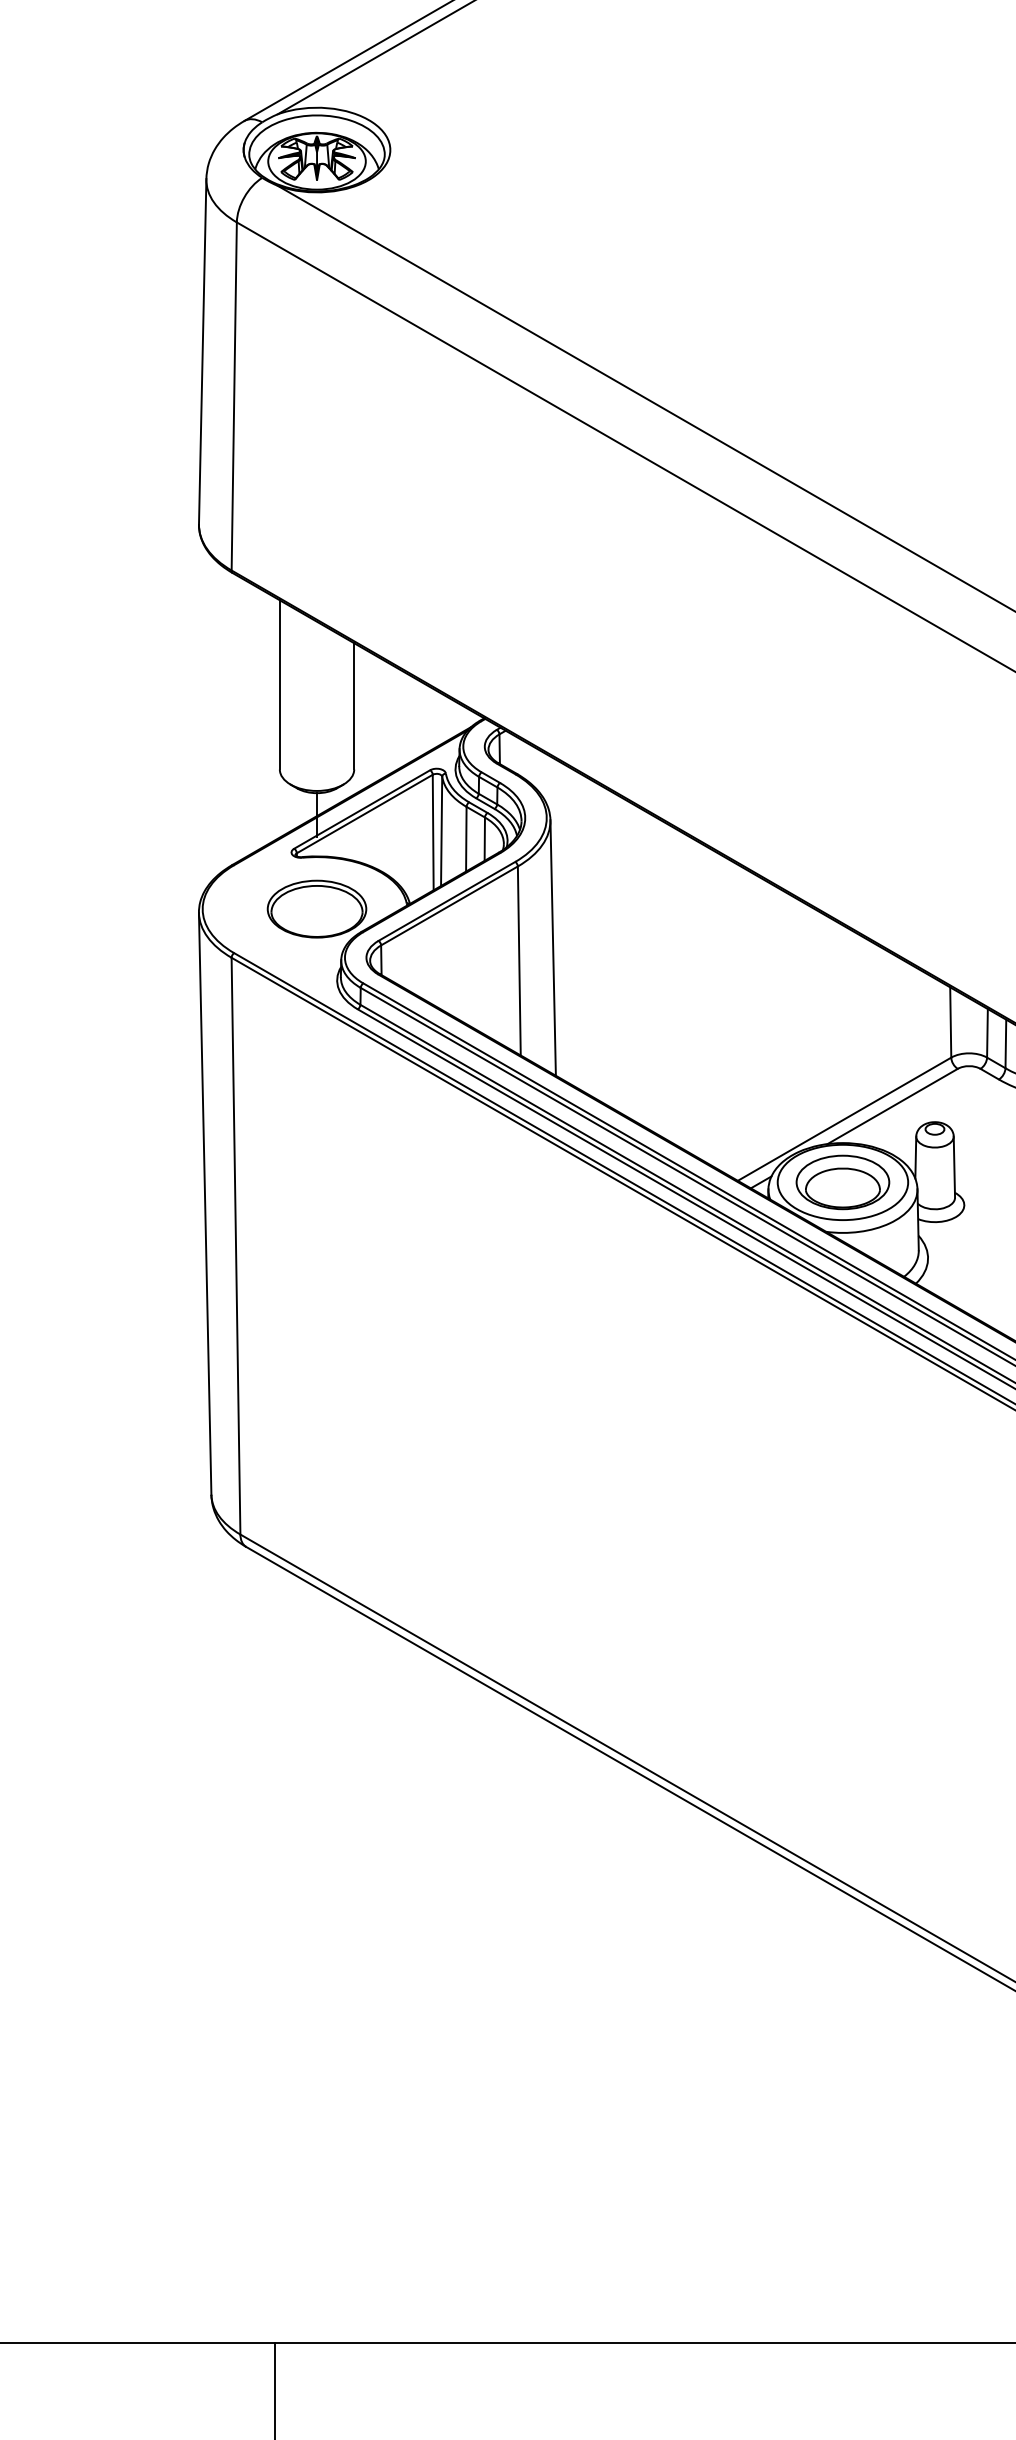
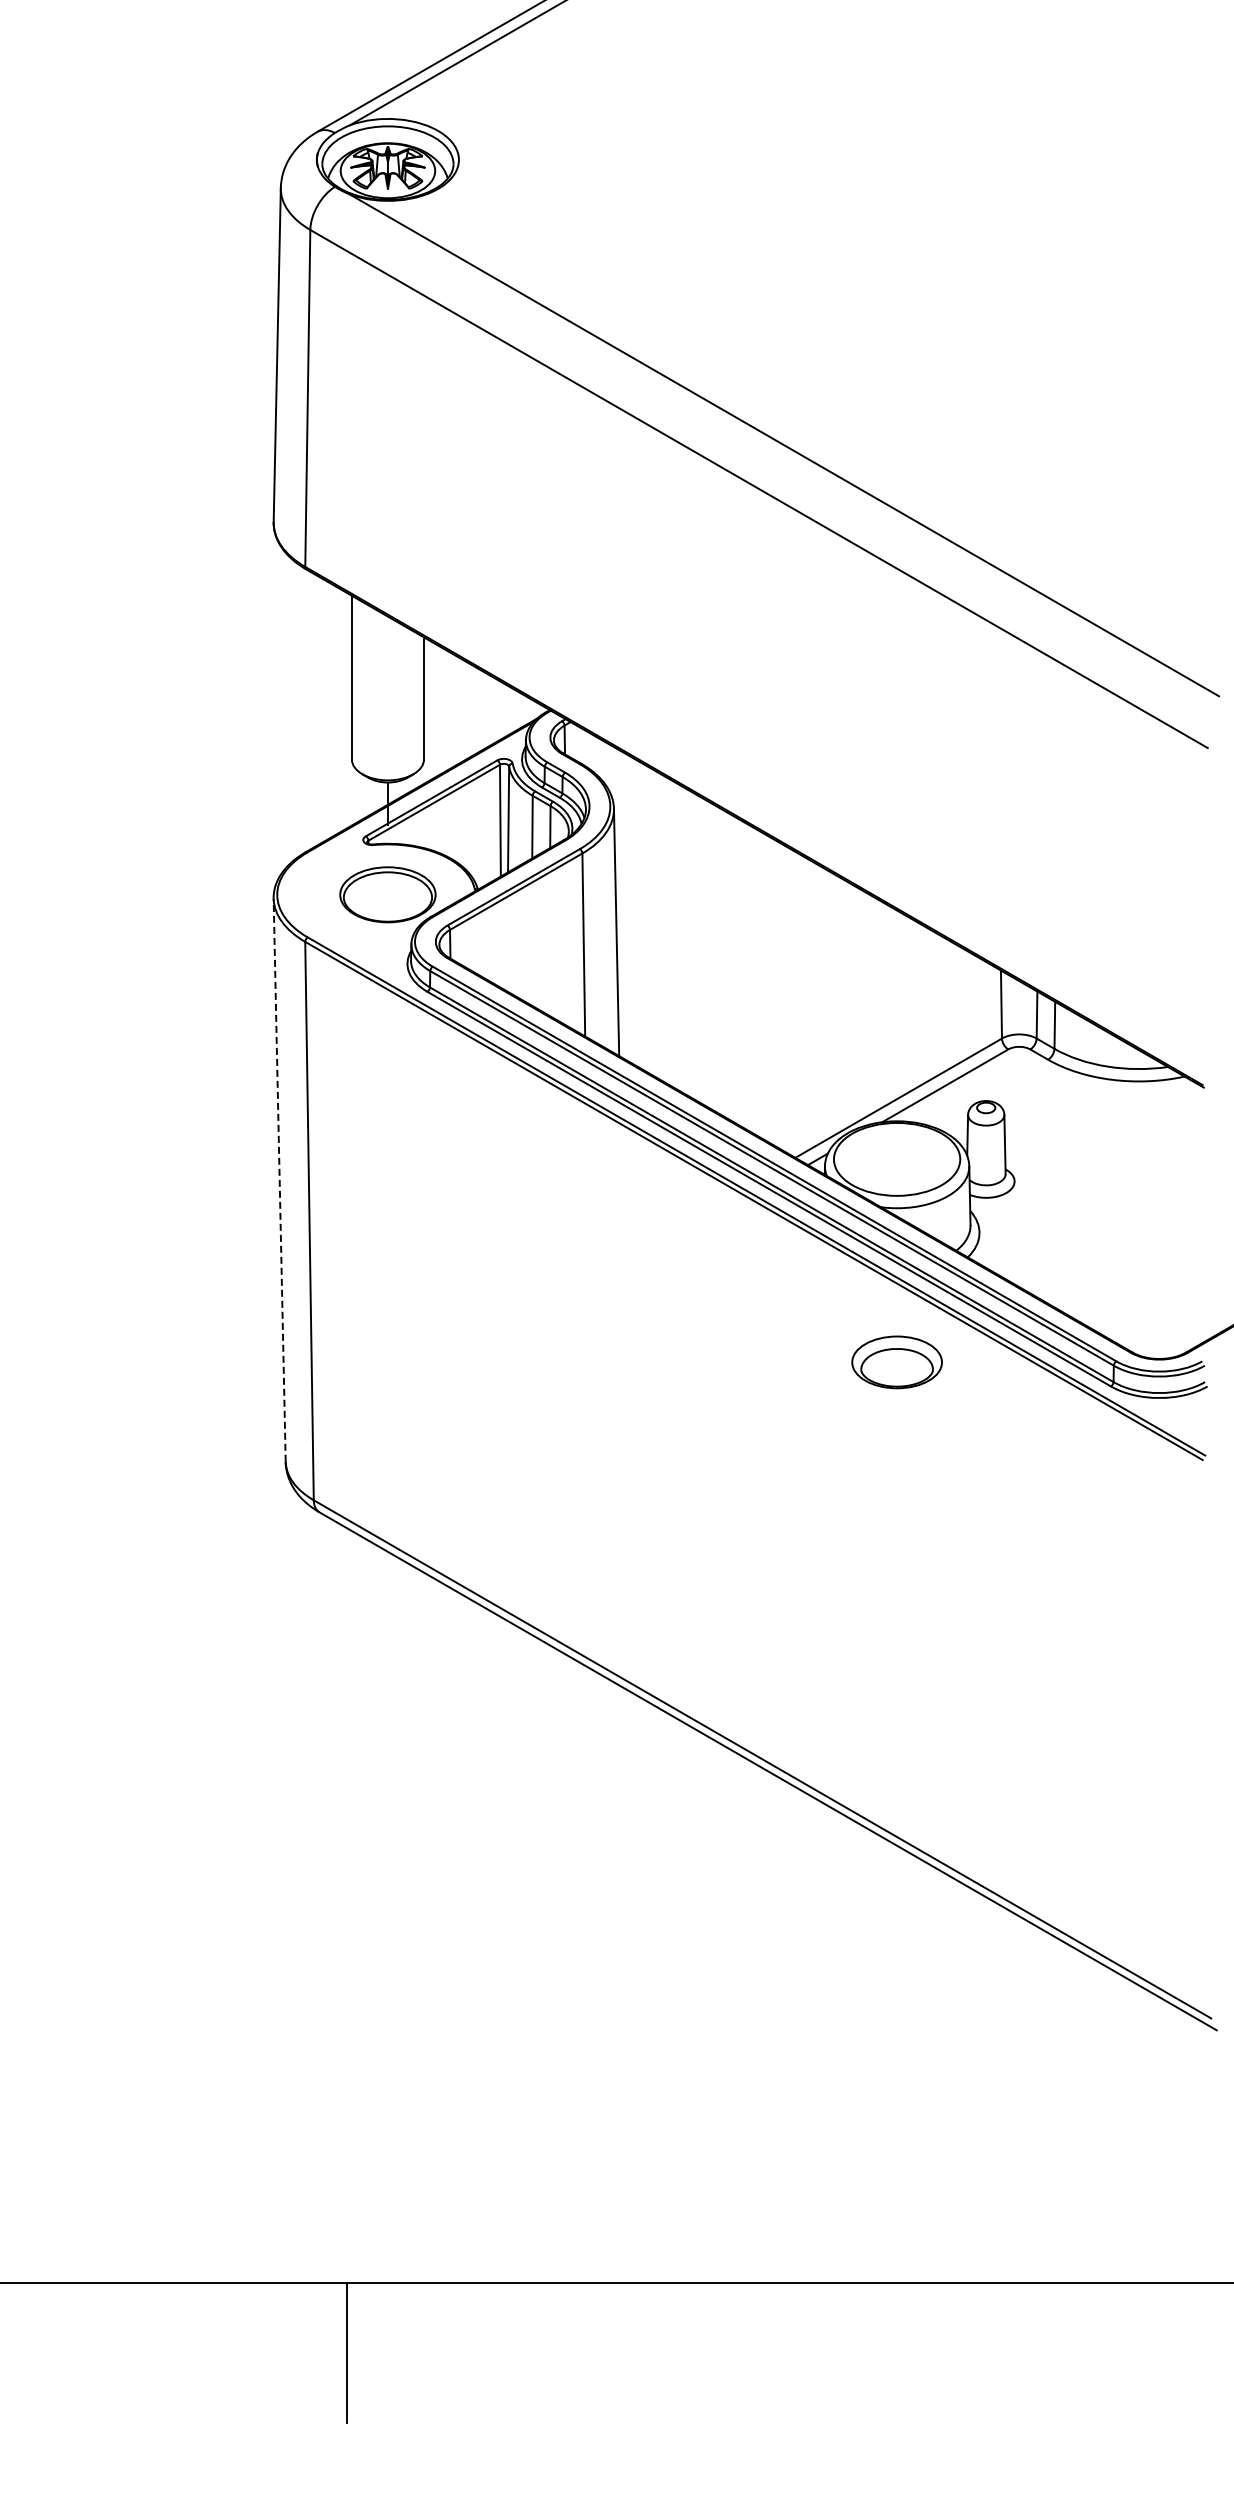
part: (842, 1182) -> (896, 1362), moved
line: (205, 1204) -> (279, 1180), solid -> dashed

